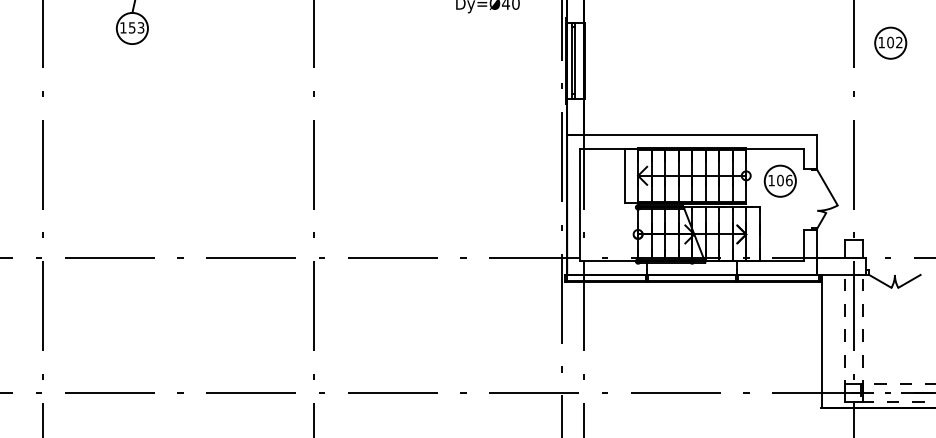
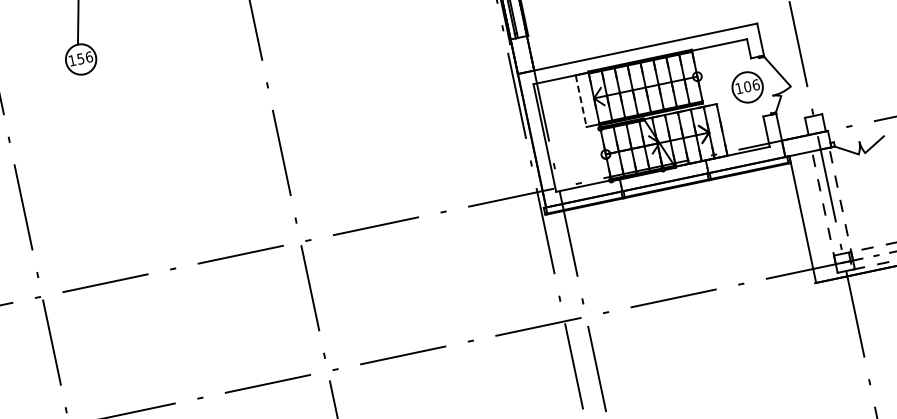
text: (140, 27) -> (88, 56), 153 -> 156
line: (624, 176) -> (581, 101), solid -> dashed
part: (779, 180) -> (746, 86), moved

